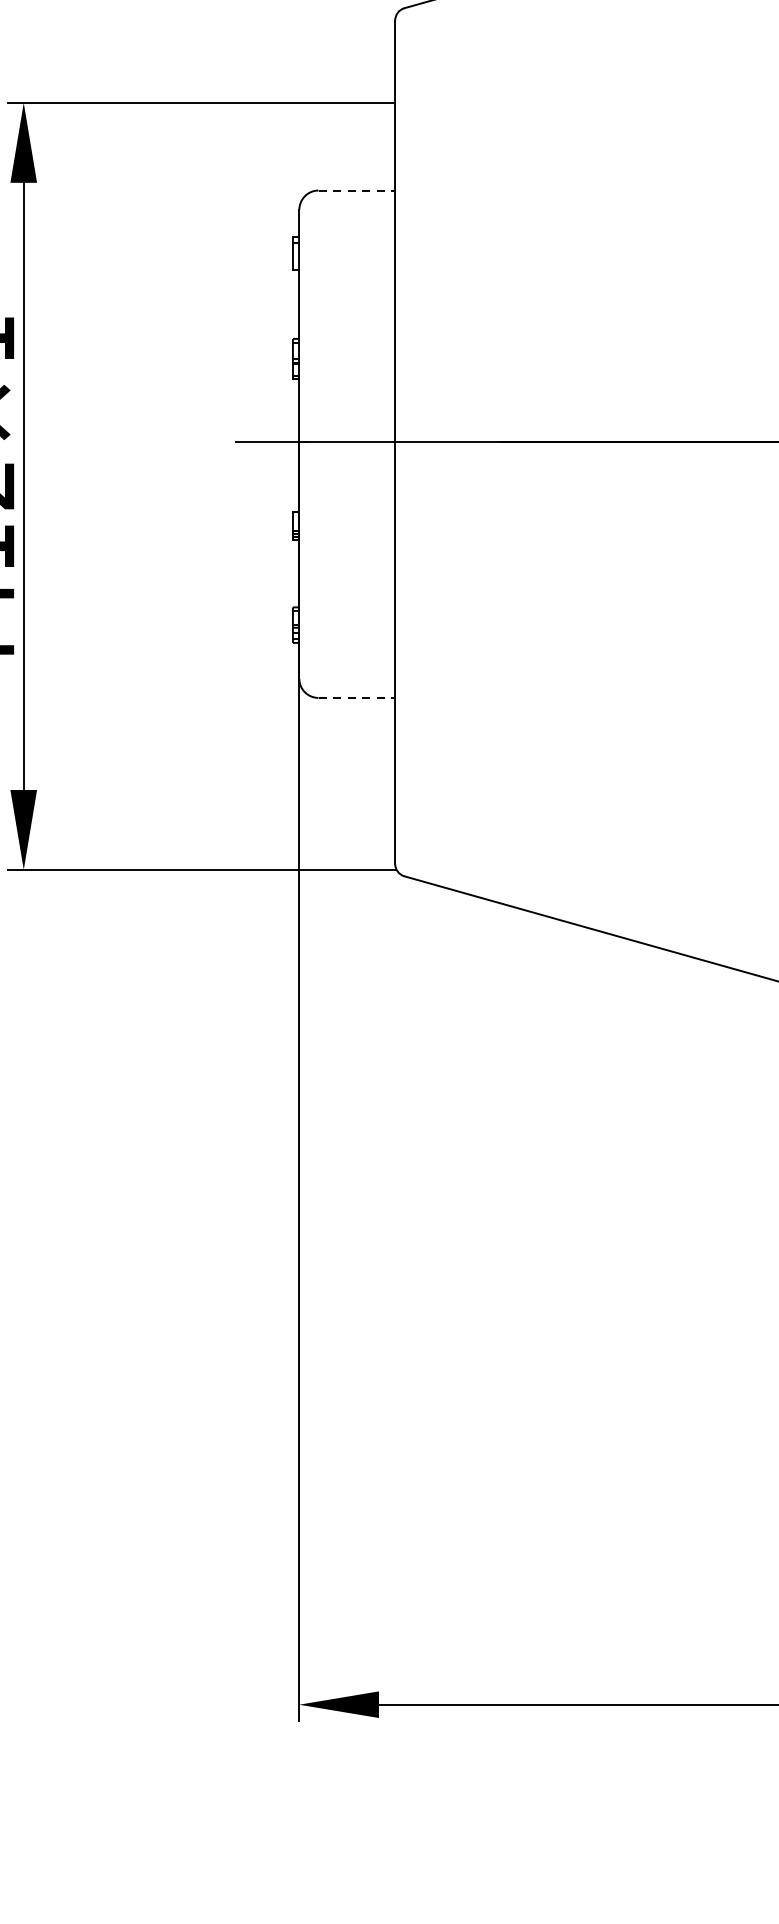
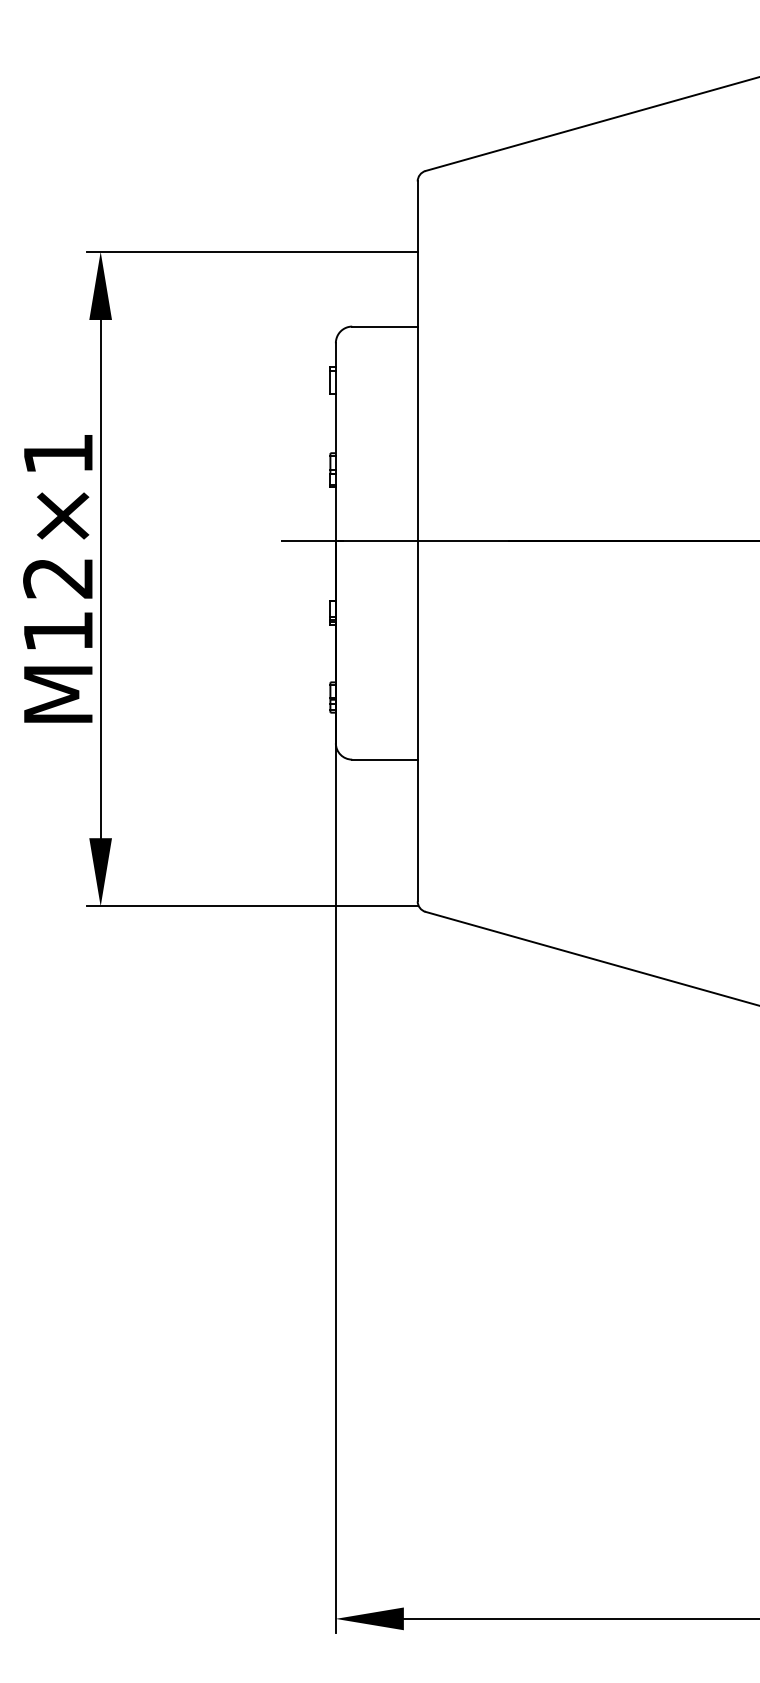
line: (356, 190) -> (384, 326), dashed -> solid
line: (356, 697) -> (384, 759), dashed -> solid

